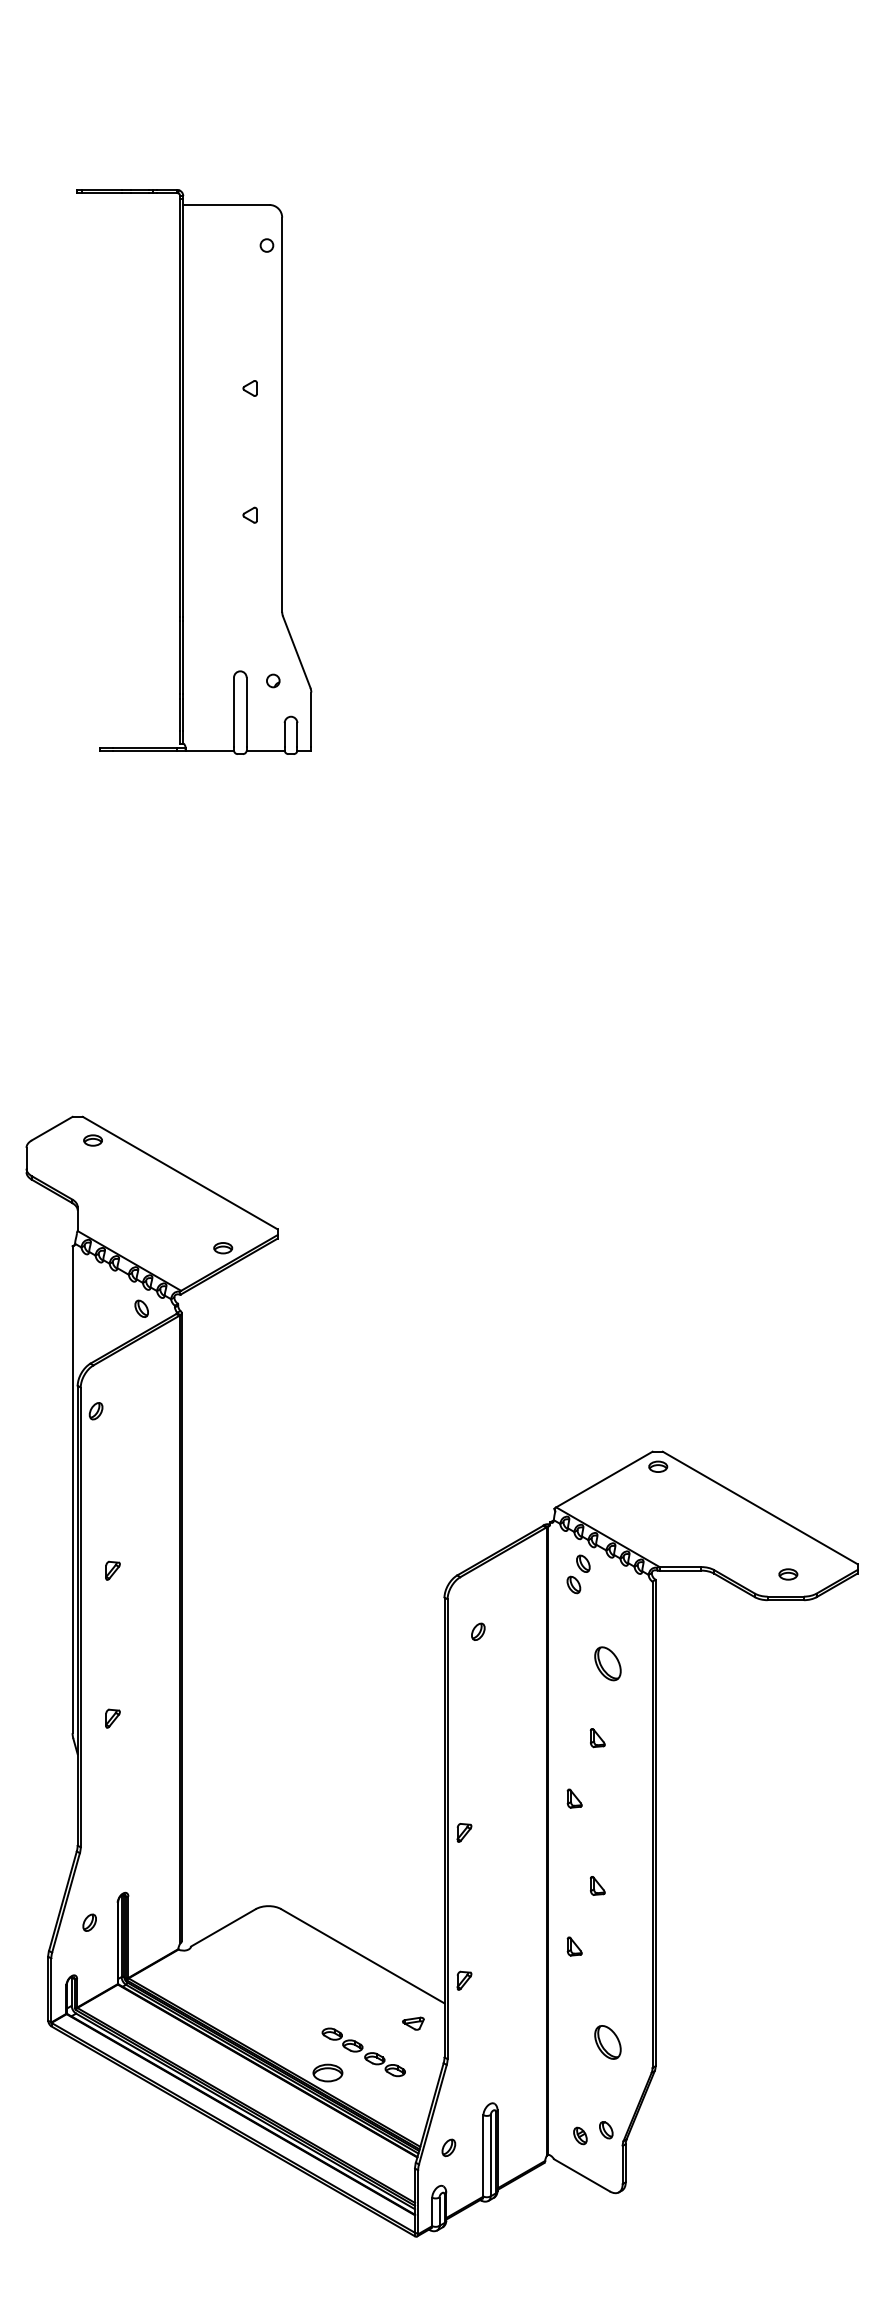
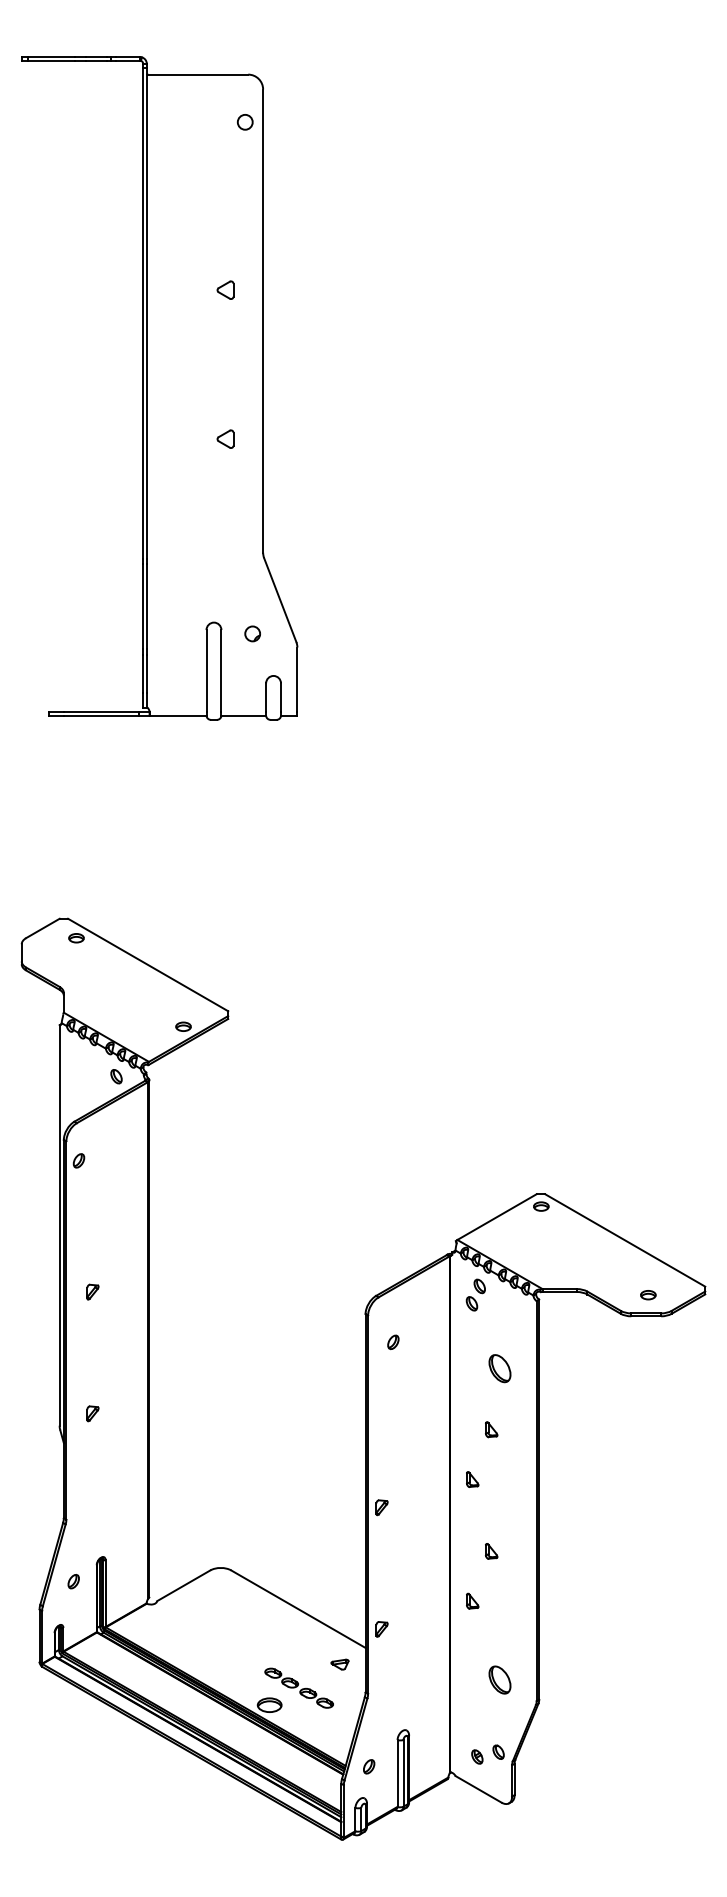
part: (193, 471) -> (159, 387), size x1.43

